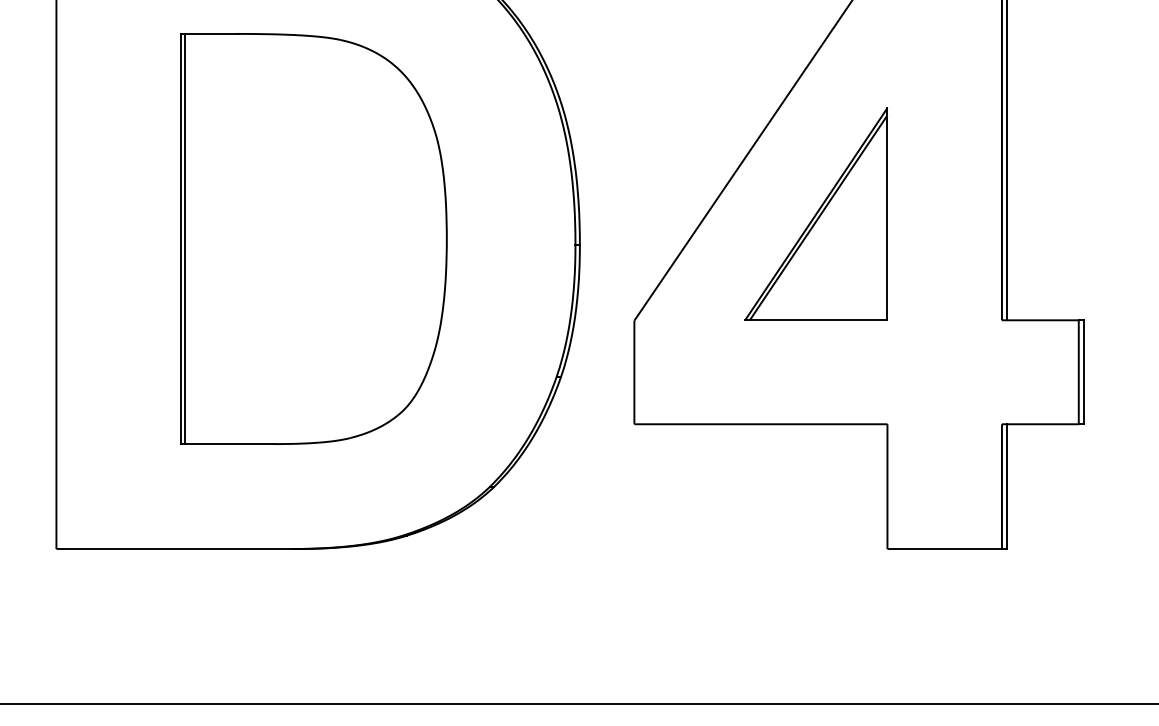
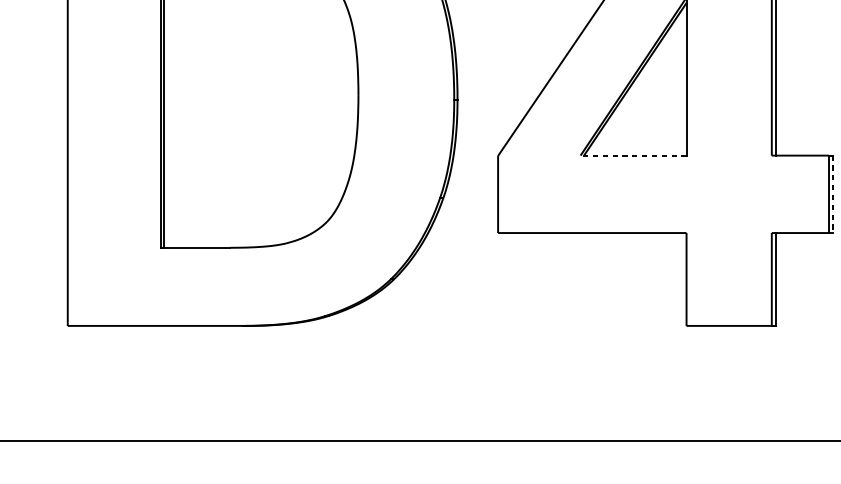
line: (815, 320) -> (632, 155), solid -> dashed
line: (1083, 372) -> (832, 194), solid -> dashed

